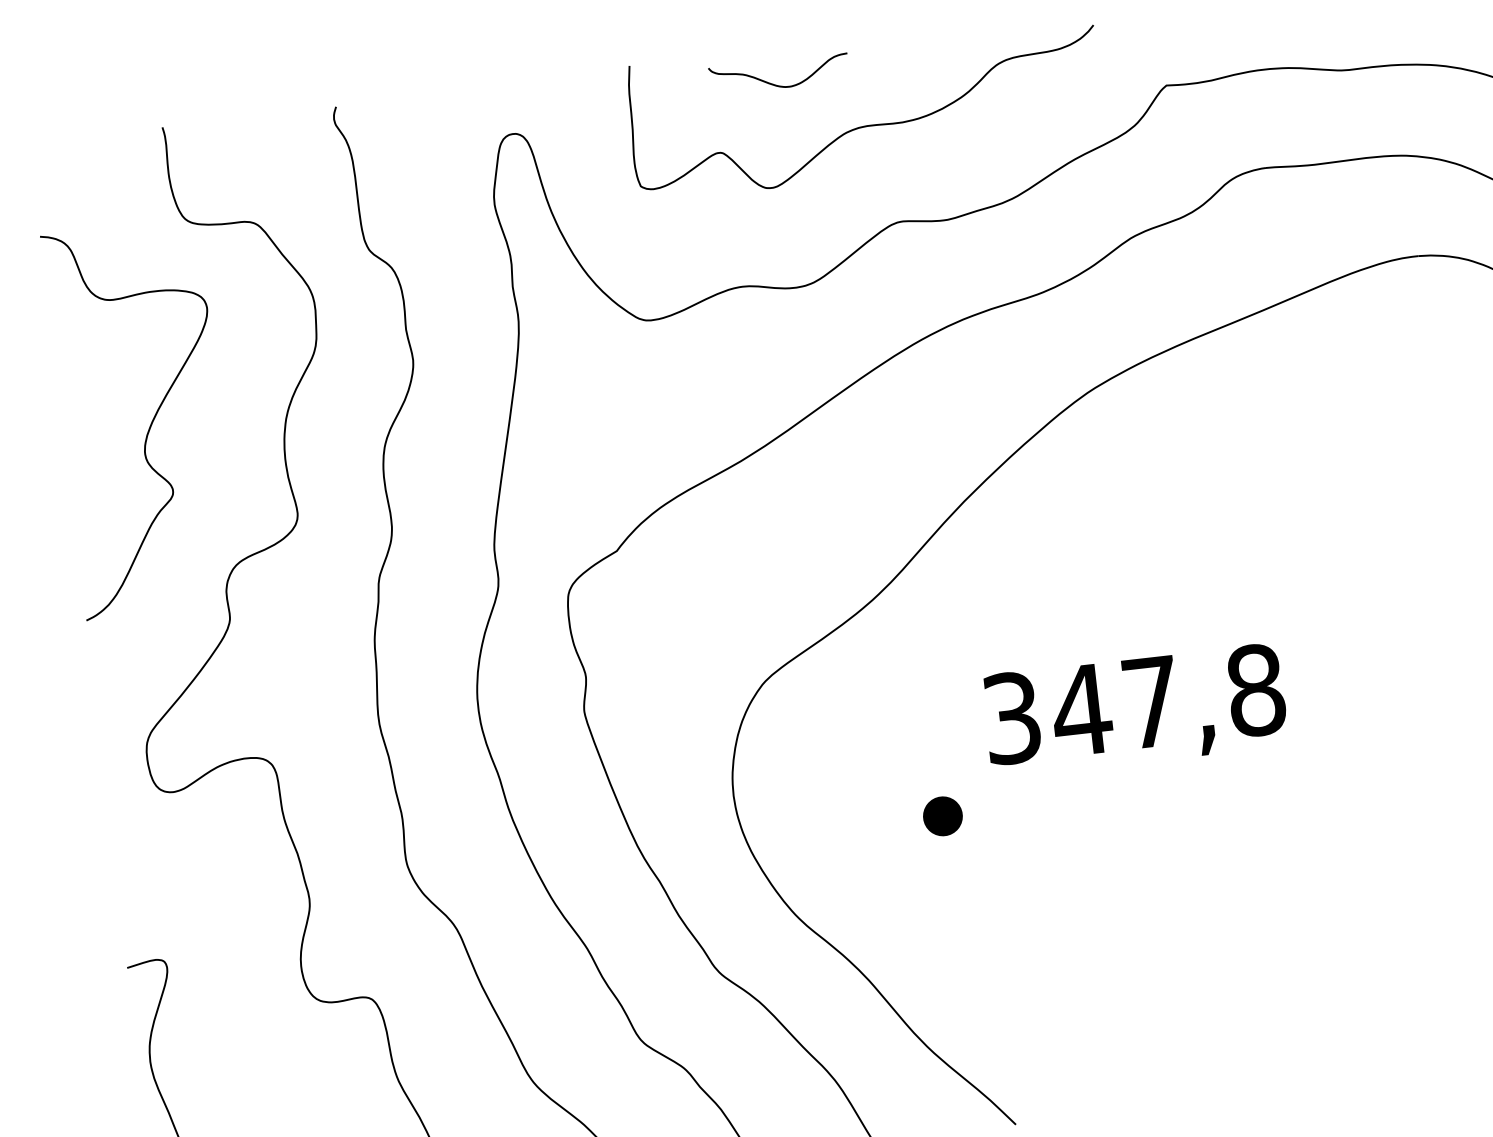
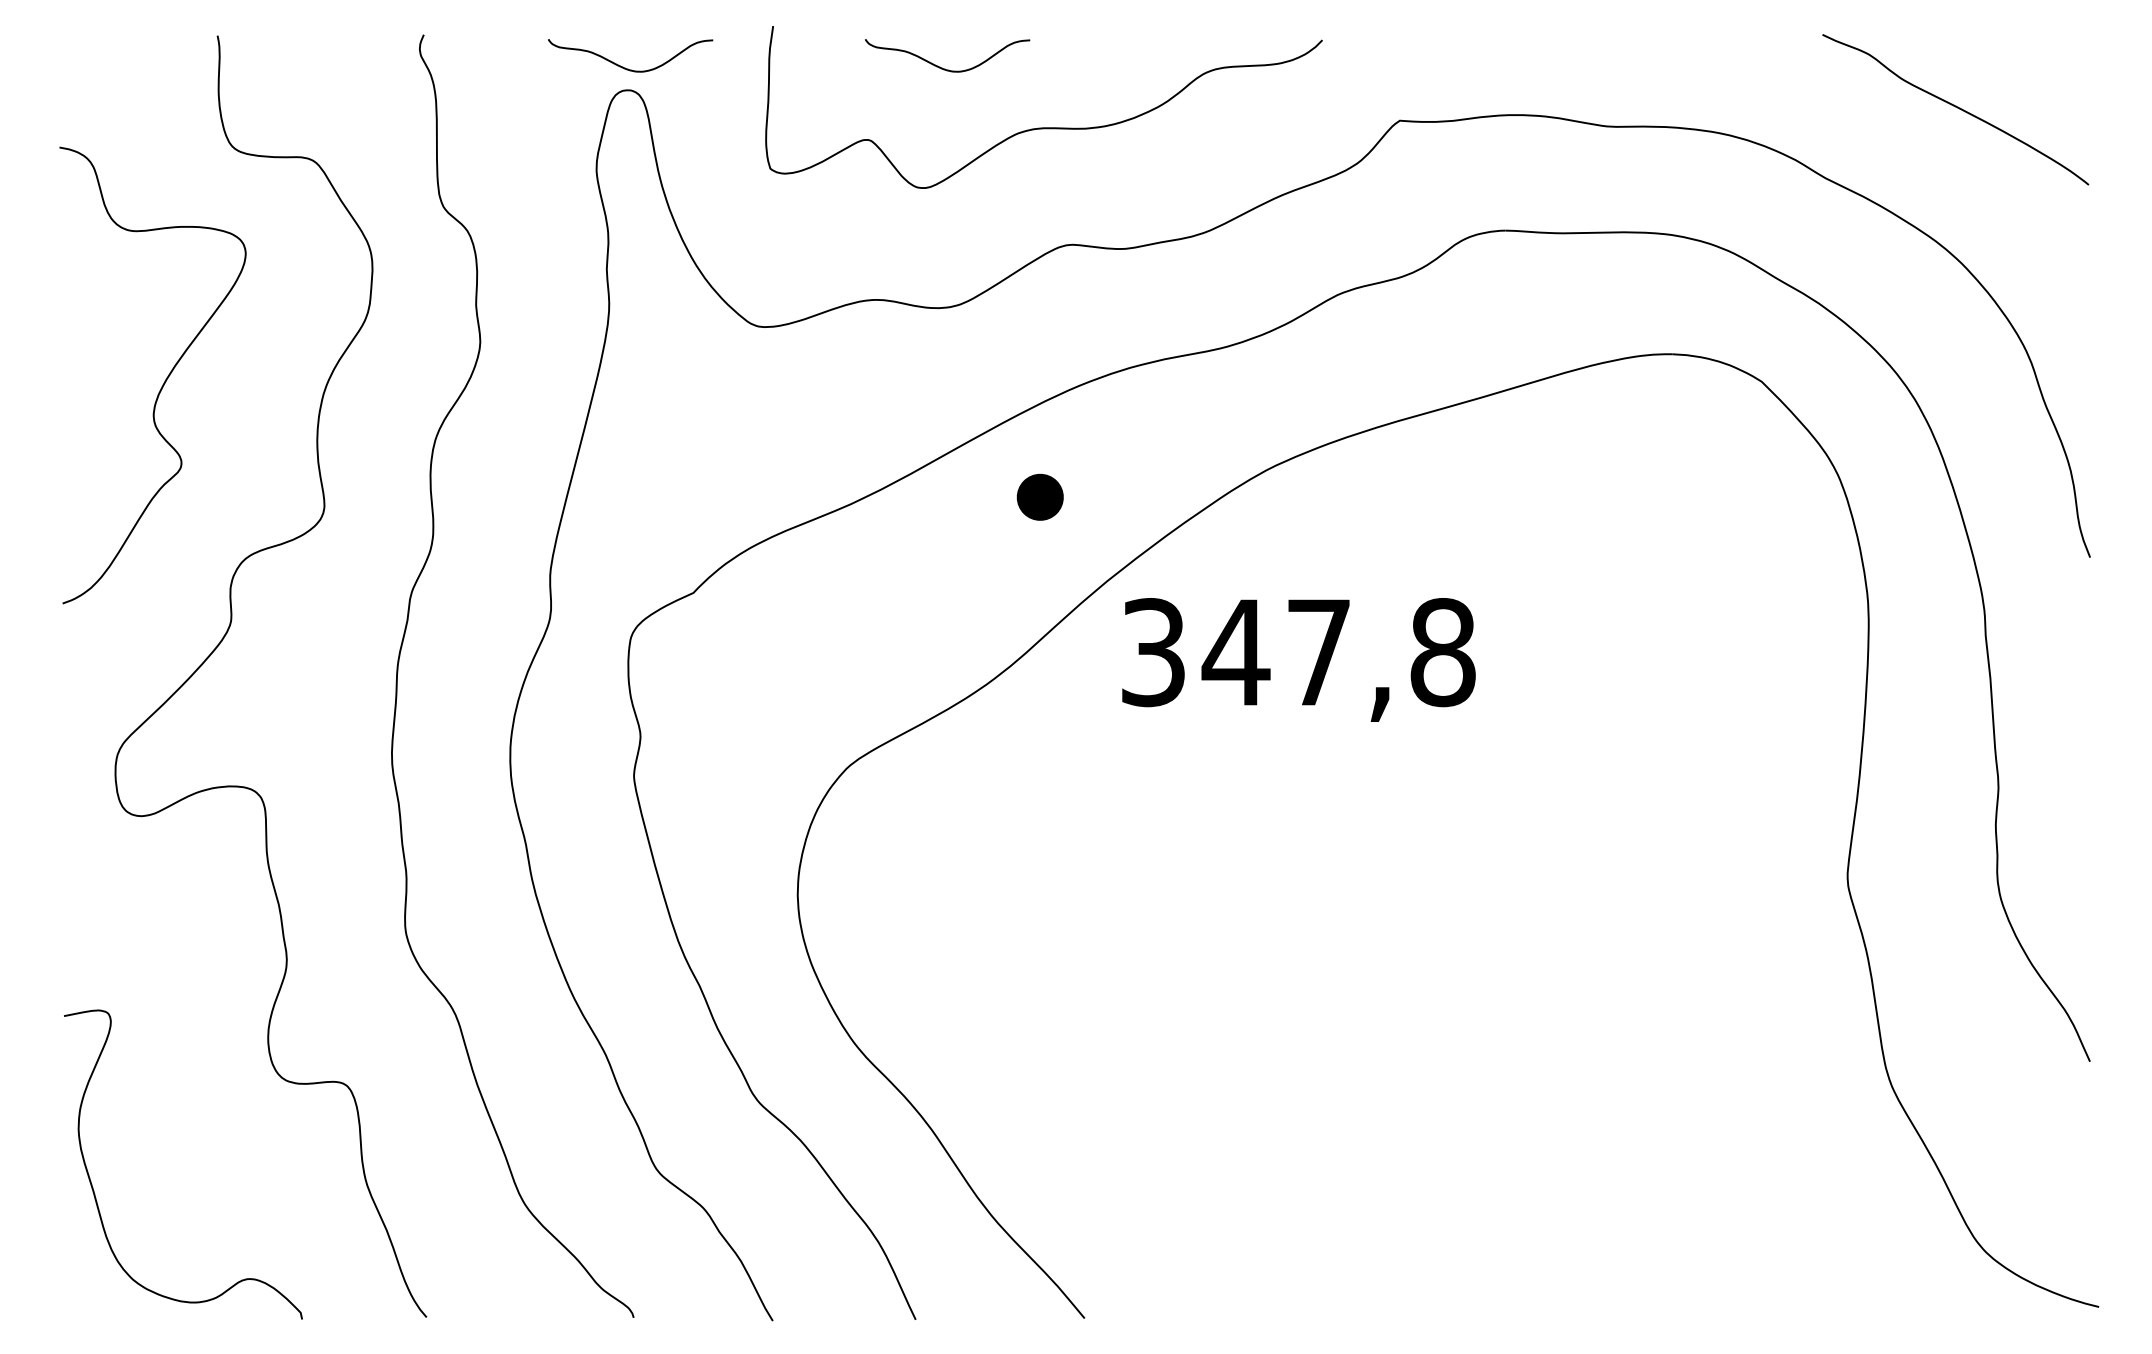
curve: (509, 115) -> (625, 67), added
text: (1134, 710) -> (1298, 659), moved
part: (942, 816) -> (1039, 497), moved

